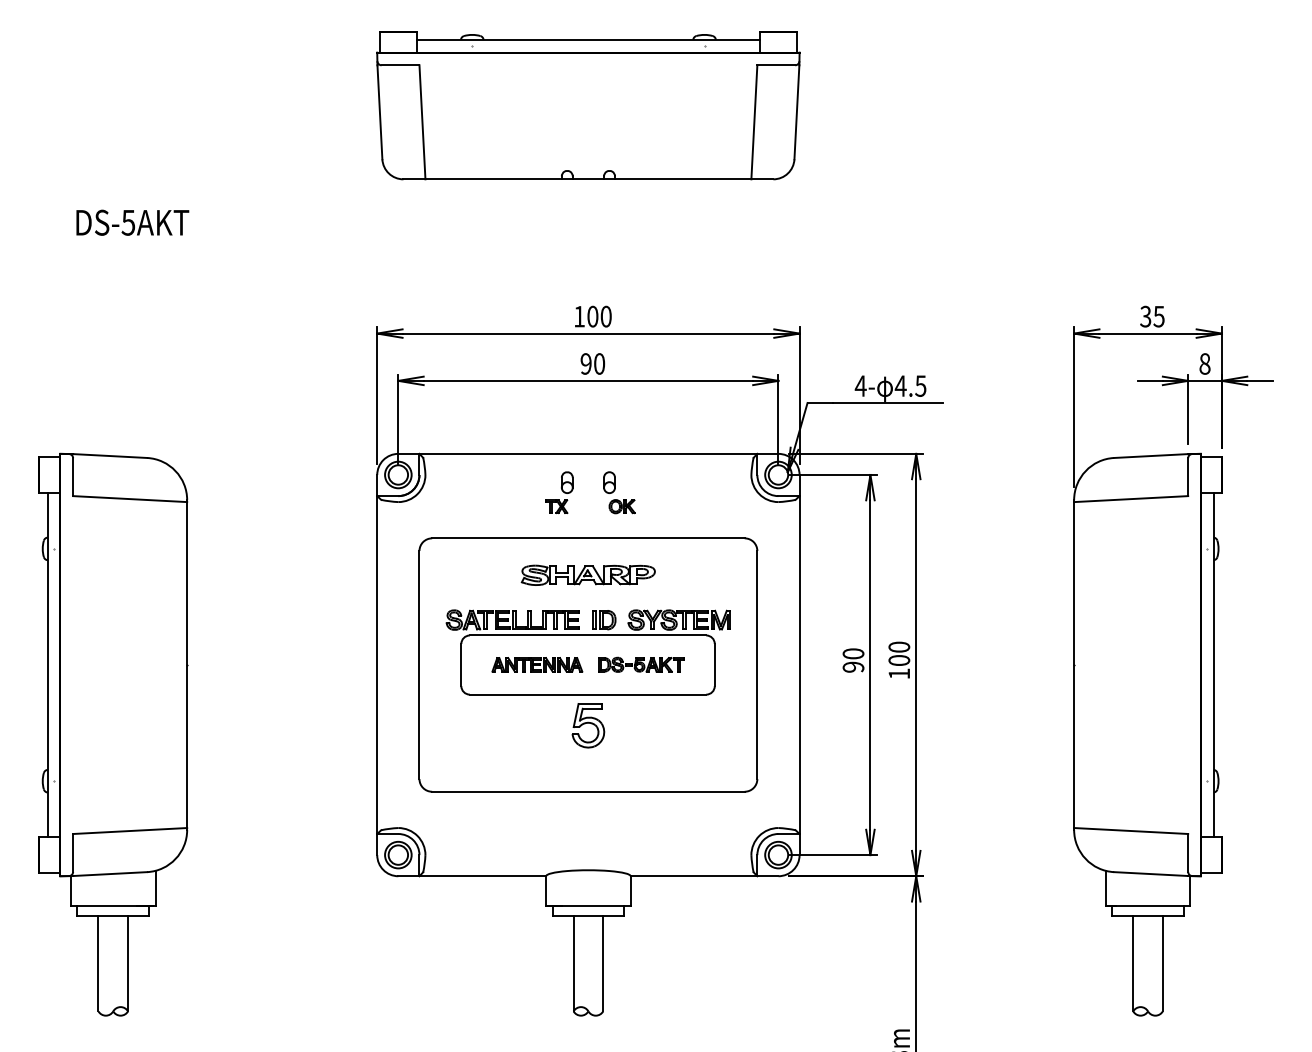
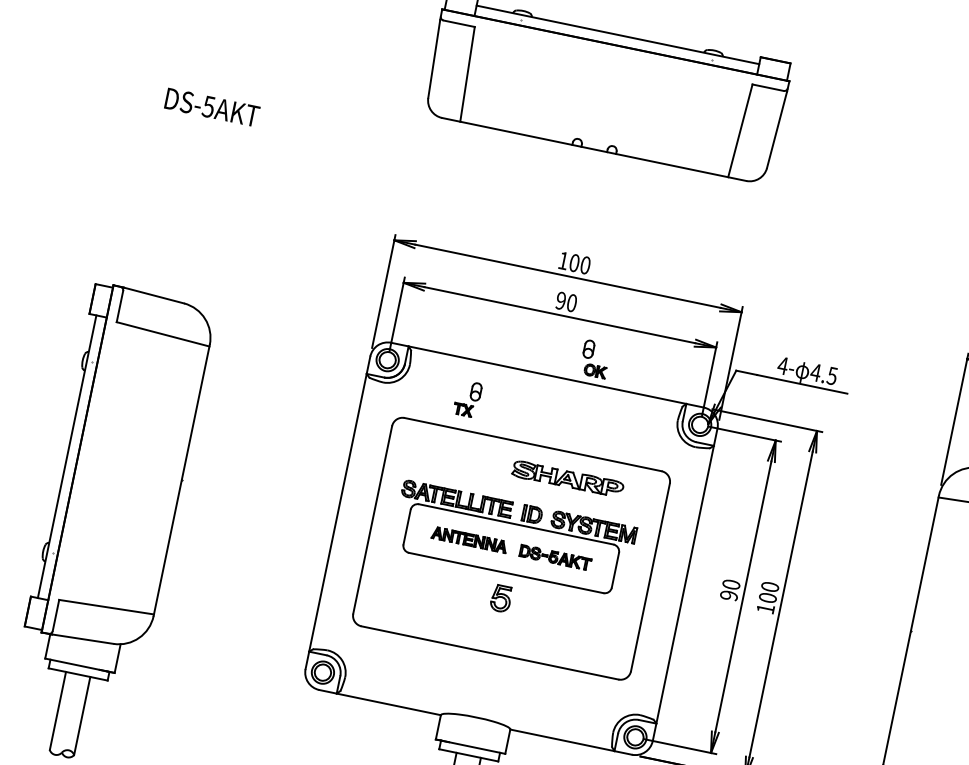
part: (559, 492) -> (468, 398), moved
part: (619, 492) -> (595, 359), moved
part: (587, 574) -> (567, 478), moved
part: (588, 725) -> (501, 598), size x0.7

